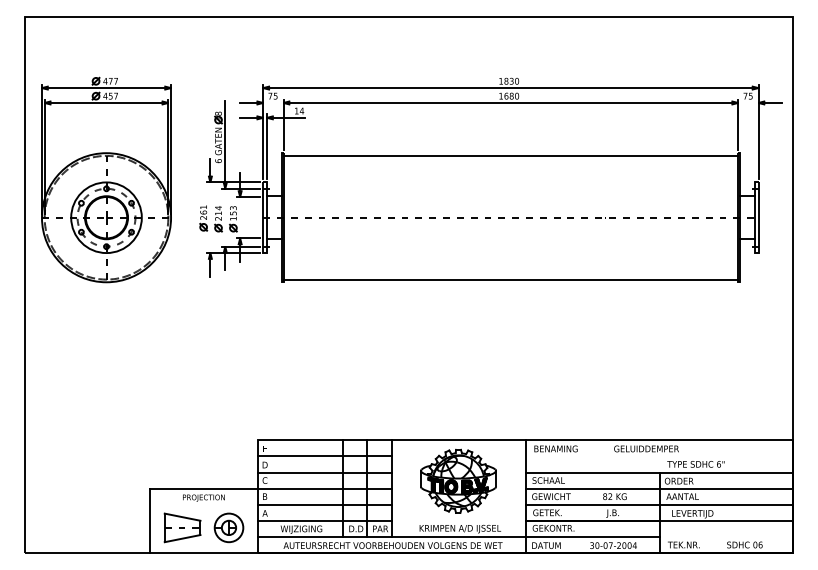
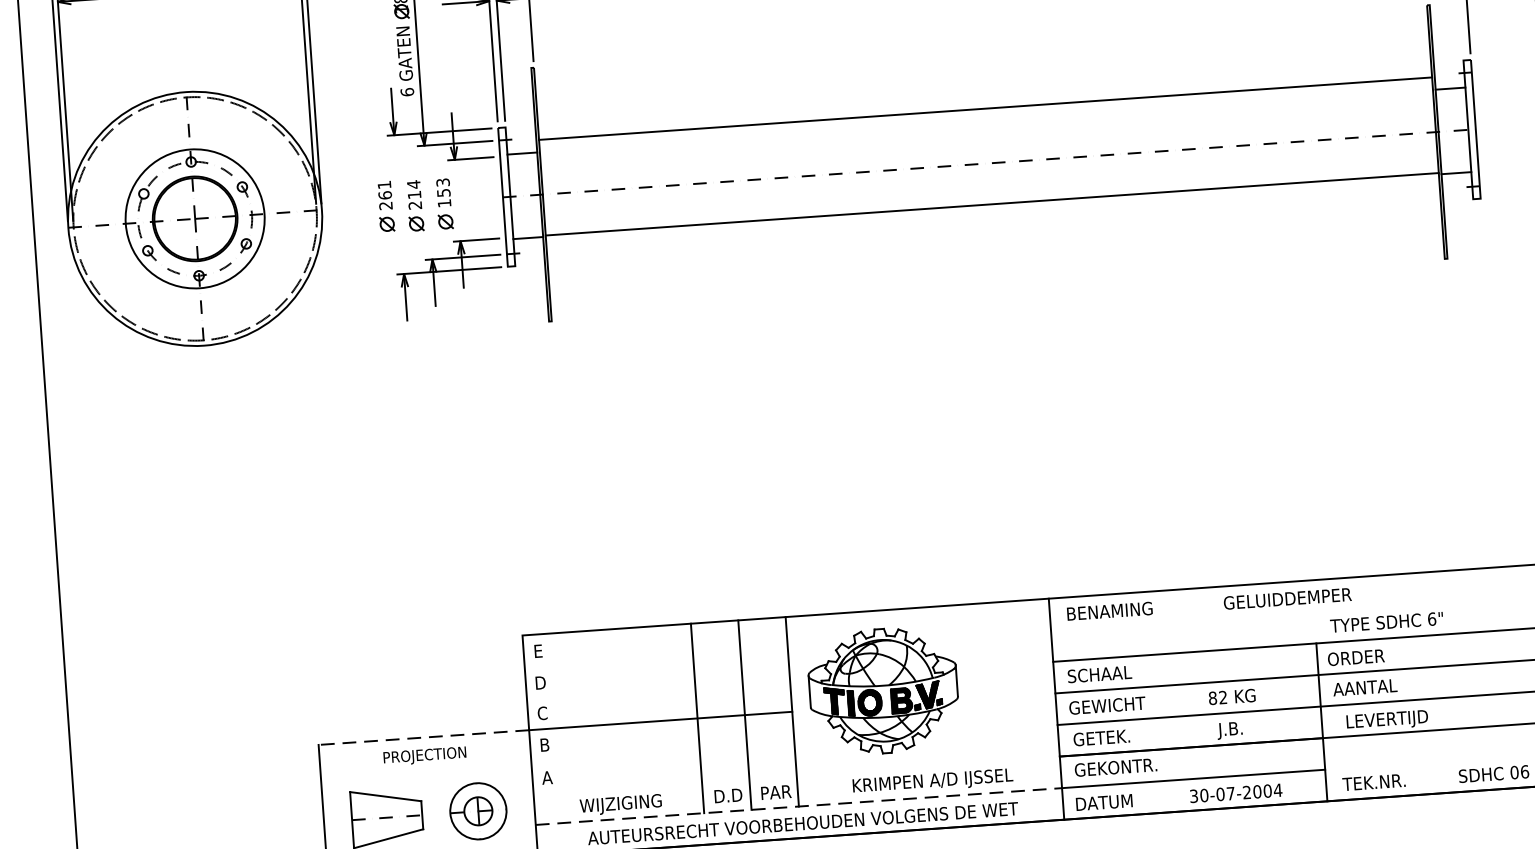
line: (510, 155) -> (984, 107), moved
line: (510, 279) -> (991, 204), moved
line: (324, 456) -> (656, 657), removed
line: (324, 472) -> (658, 689), removed
part: (458, 480) -> (883, 689), moved
line: (204, 488) -> (424, 737), solid -> dashed
line: (324, 504) -> (662, 752), removed
line: (324, 520) -> (664, 783), removed
line: (391, 536) -> (798, 805), solid -> dashed

